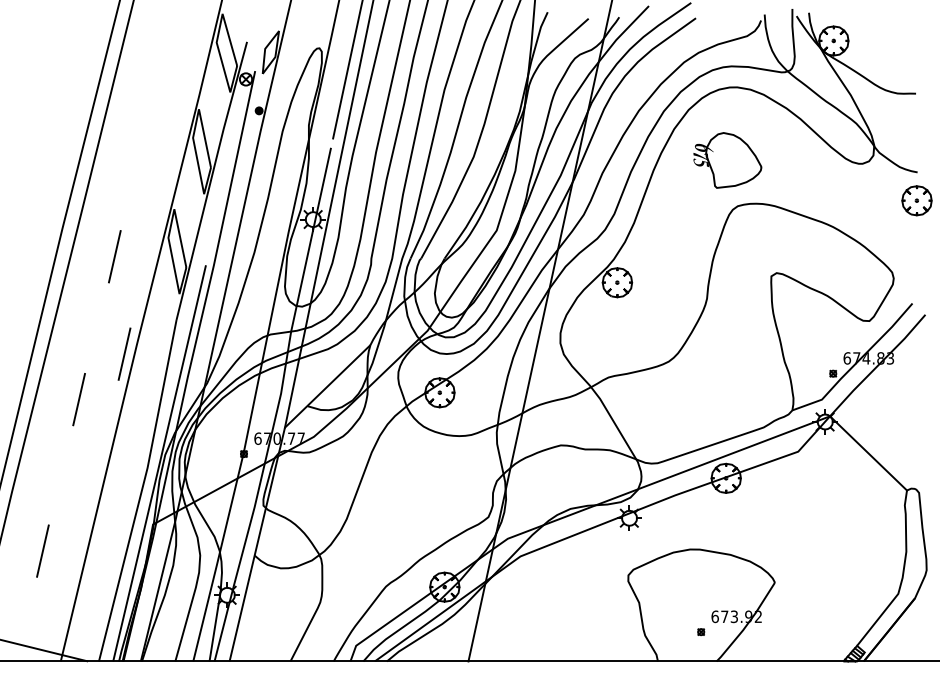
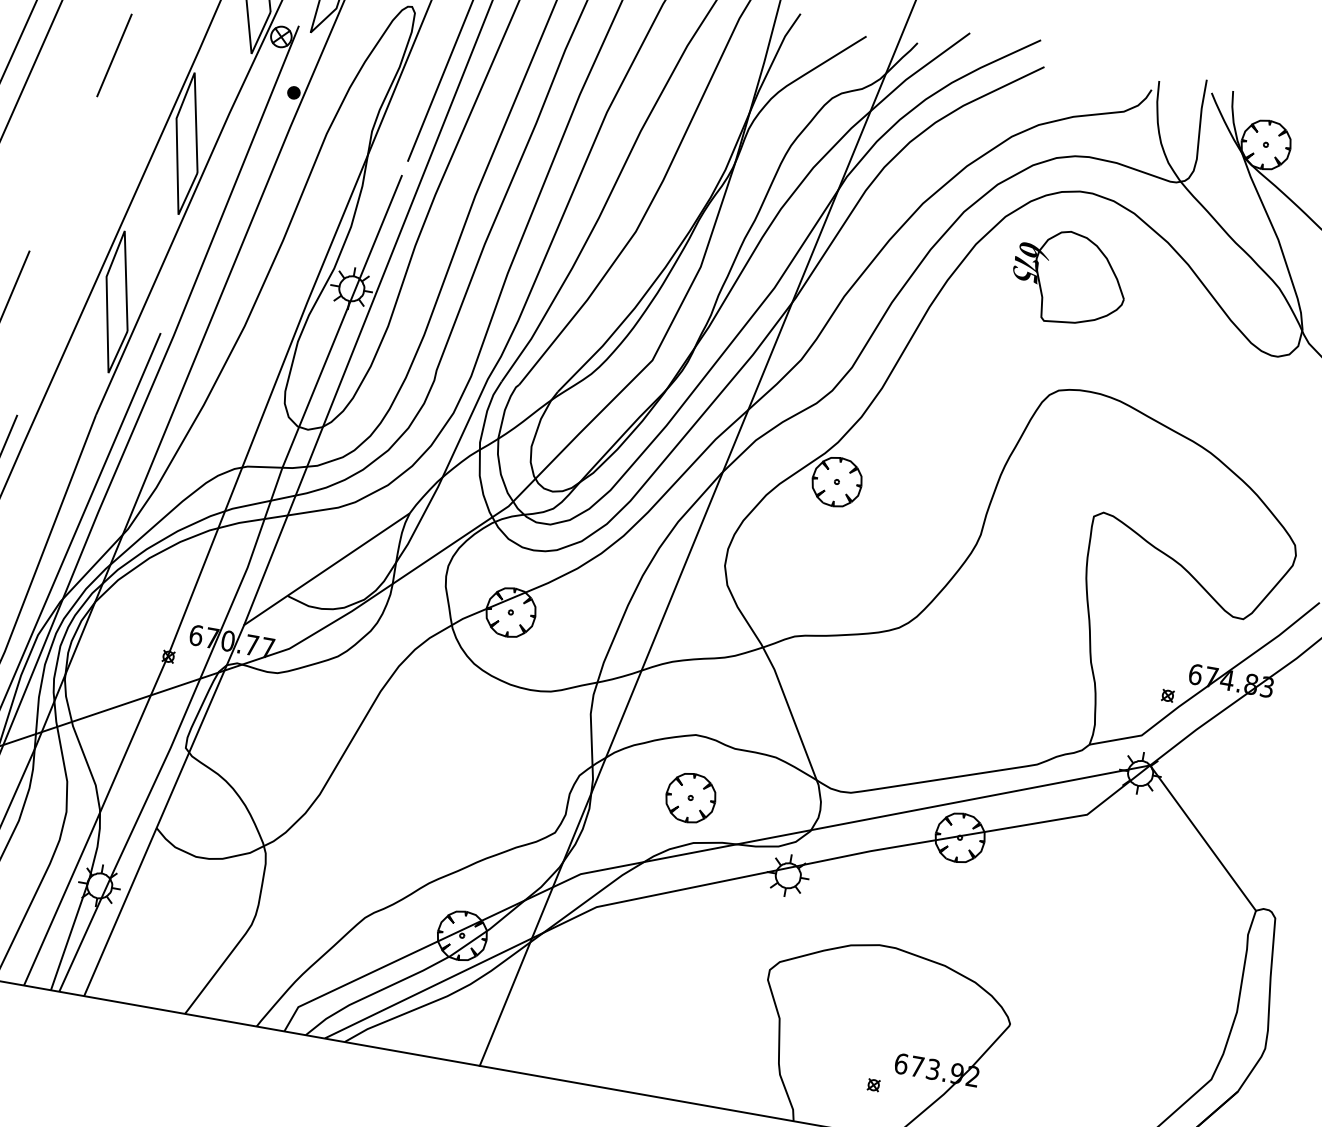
line: (150, 107) -> (114, 55), added
part: (727, 160) -> (1069, 278), moved
part: (563, 482) -> (689, 797), added

